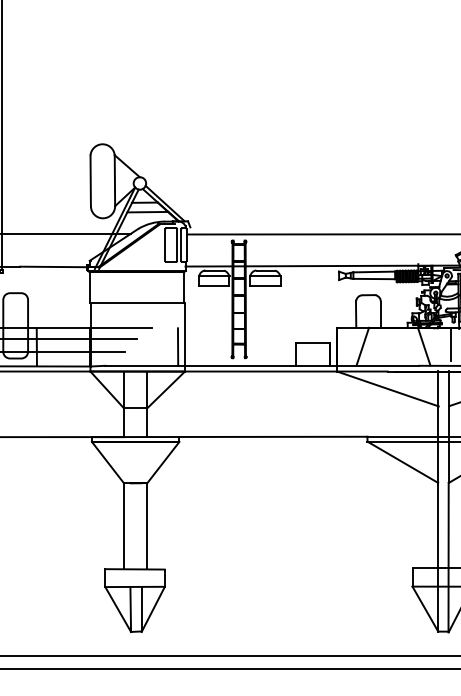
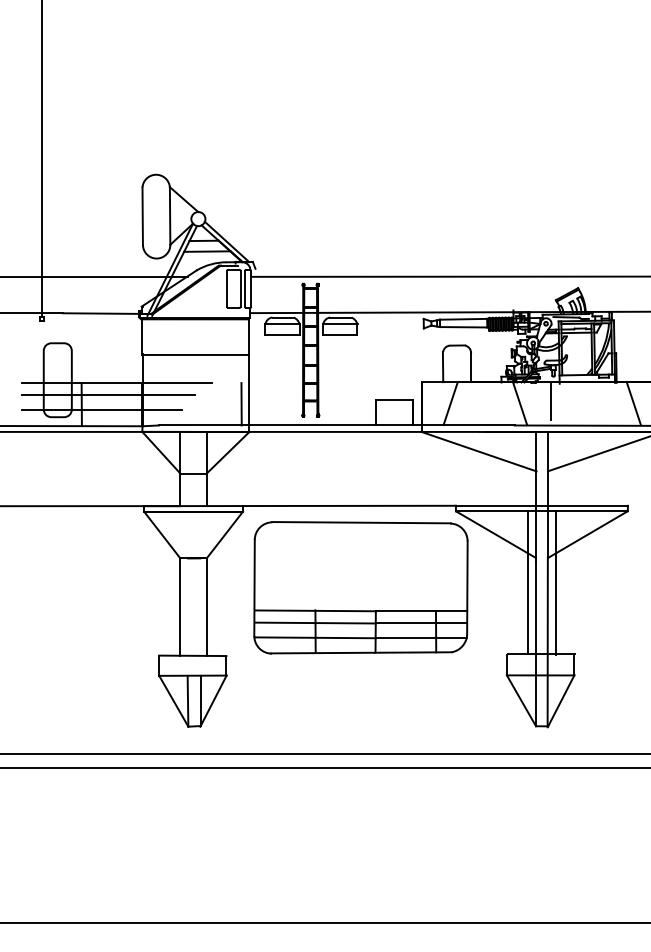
line: (431, 504) -> (528, 582), added
line: (456, 505) -> (556, 583), added
part: (283, 508) -> (360, 587), added

